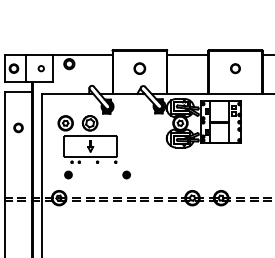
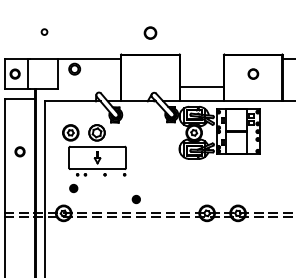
line: (187, 55) -> (201, 87), moved
circle: (41, 68) -> (44, 31), moved
part: (139, 68) -> (150, 32), moved
part: (18, 127) -> (19, 151), moved
part: (125, 175) -> (135, 199), moved

